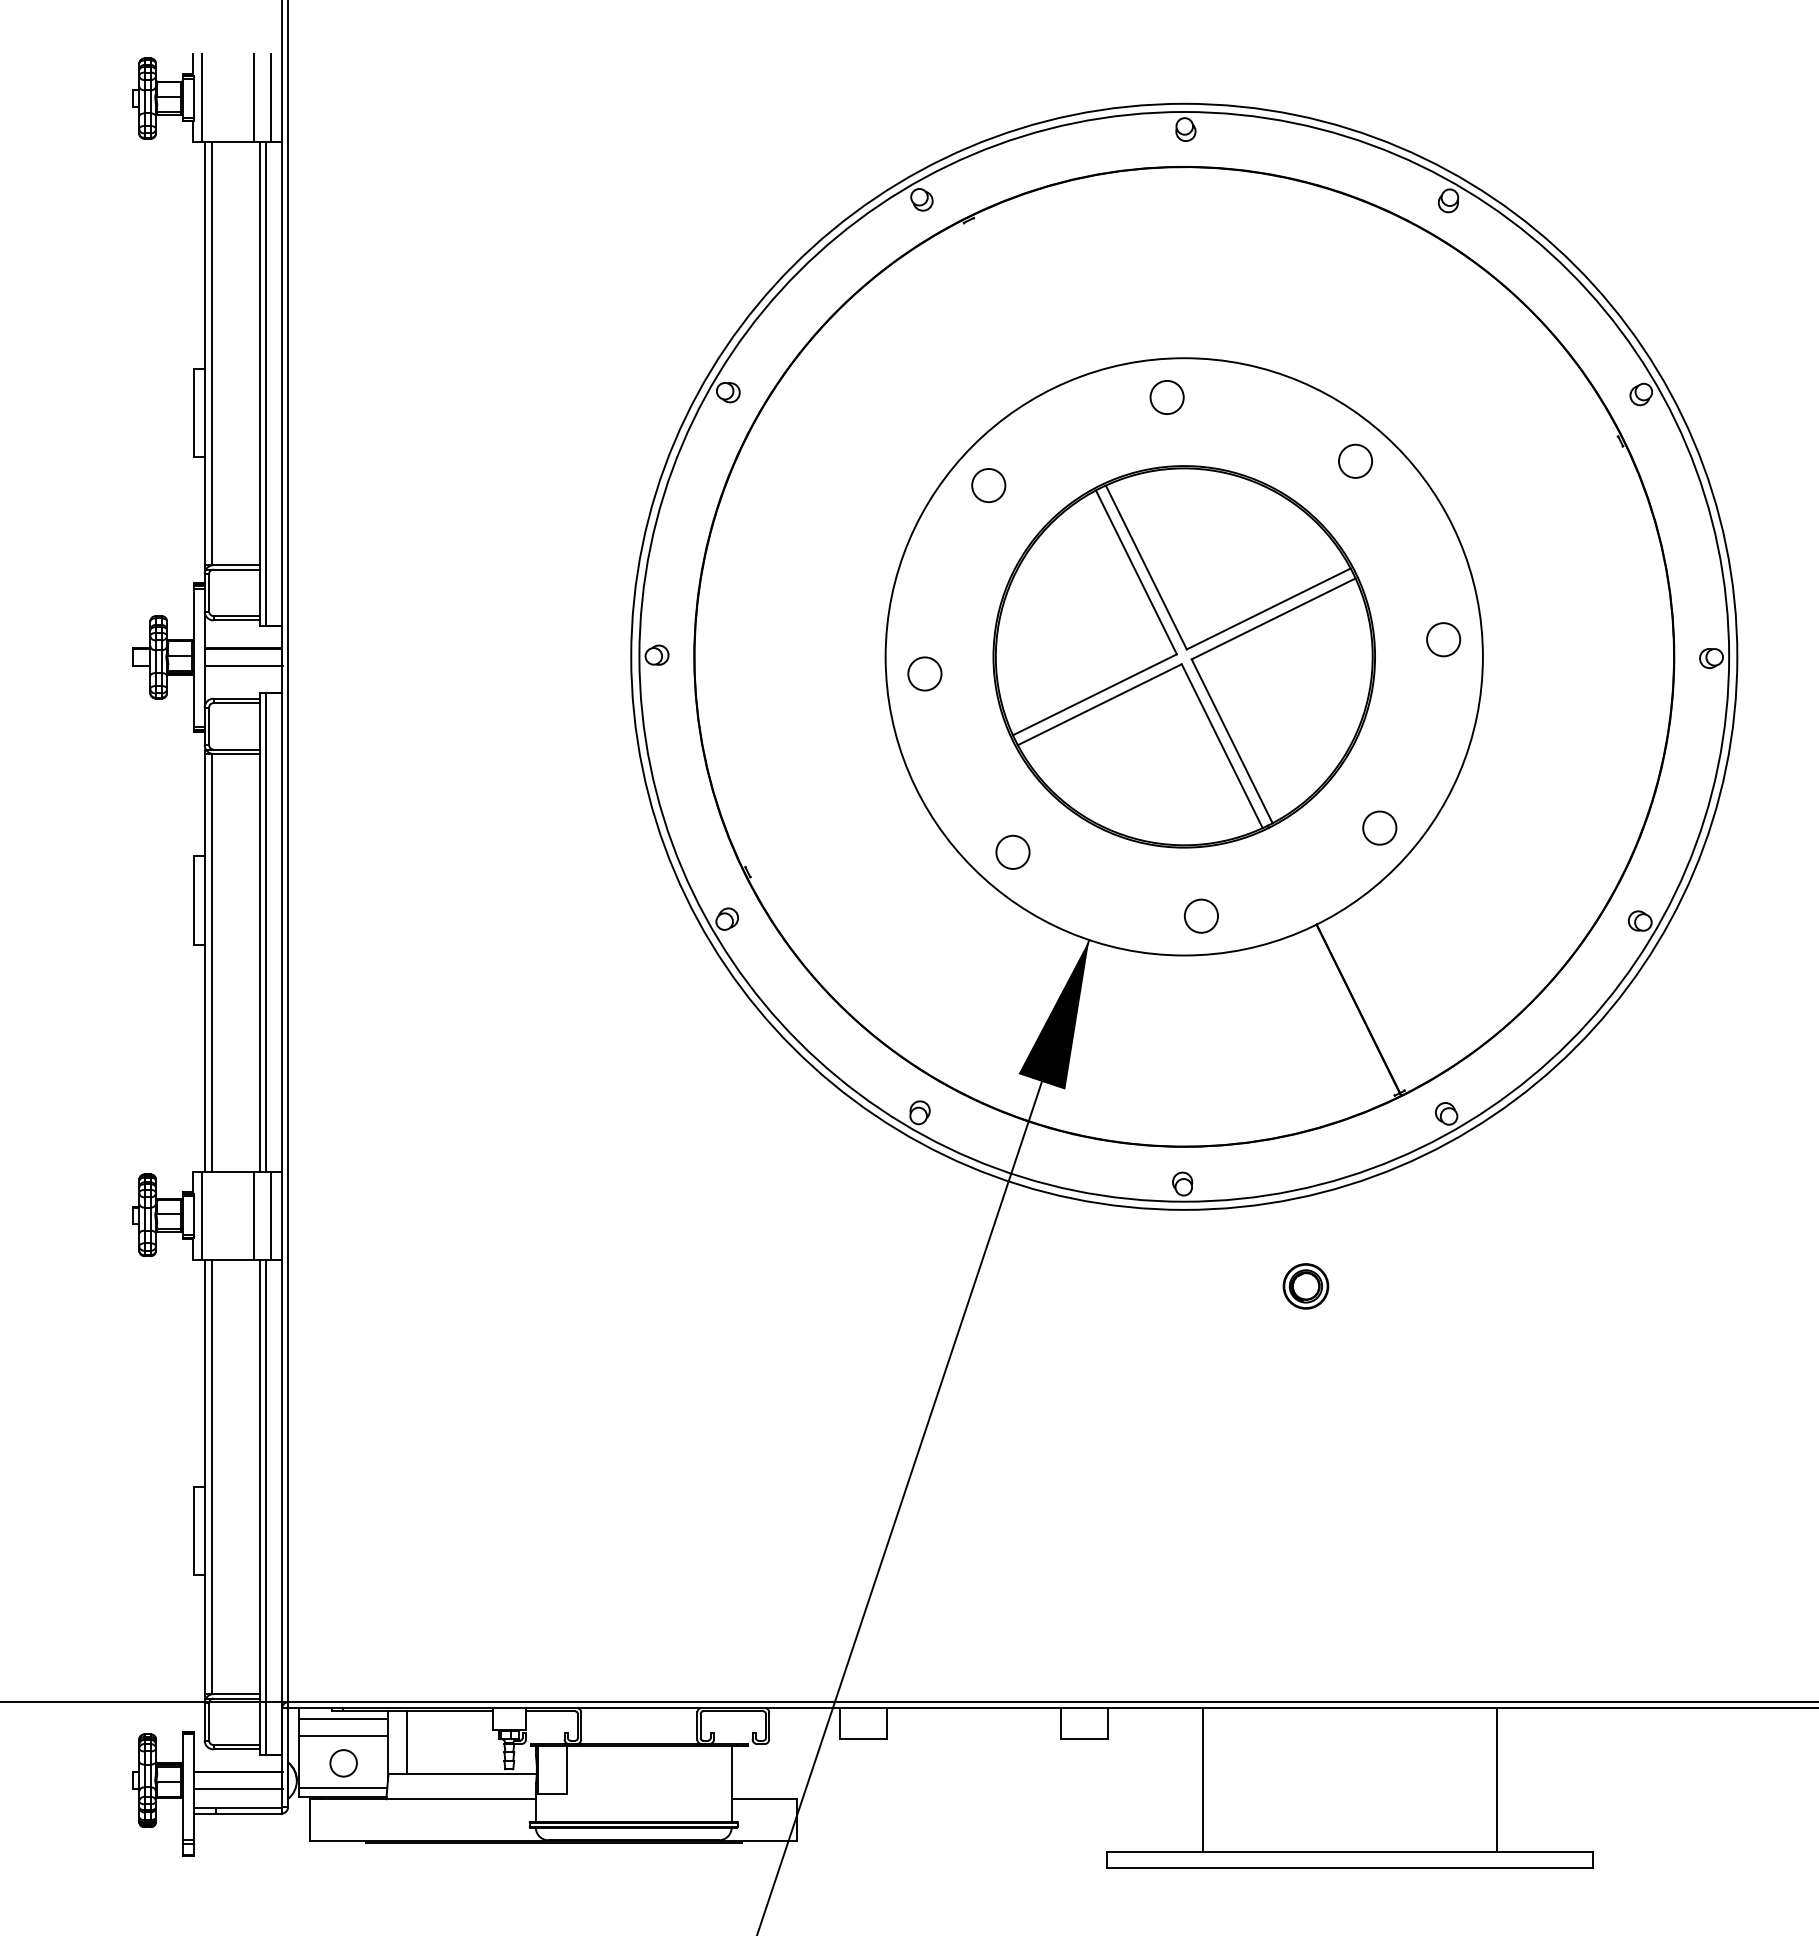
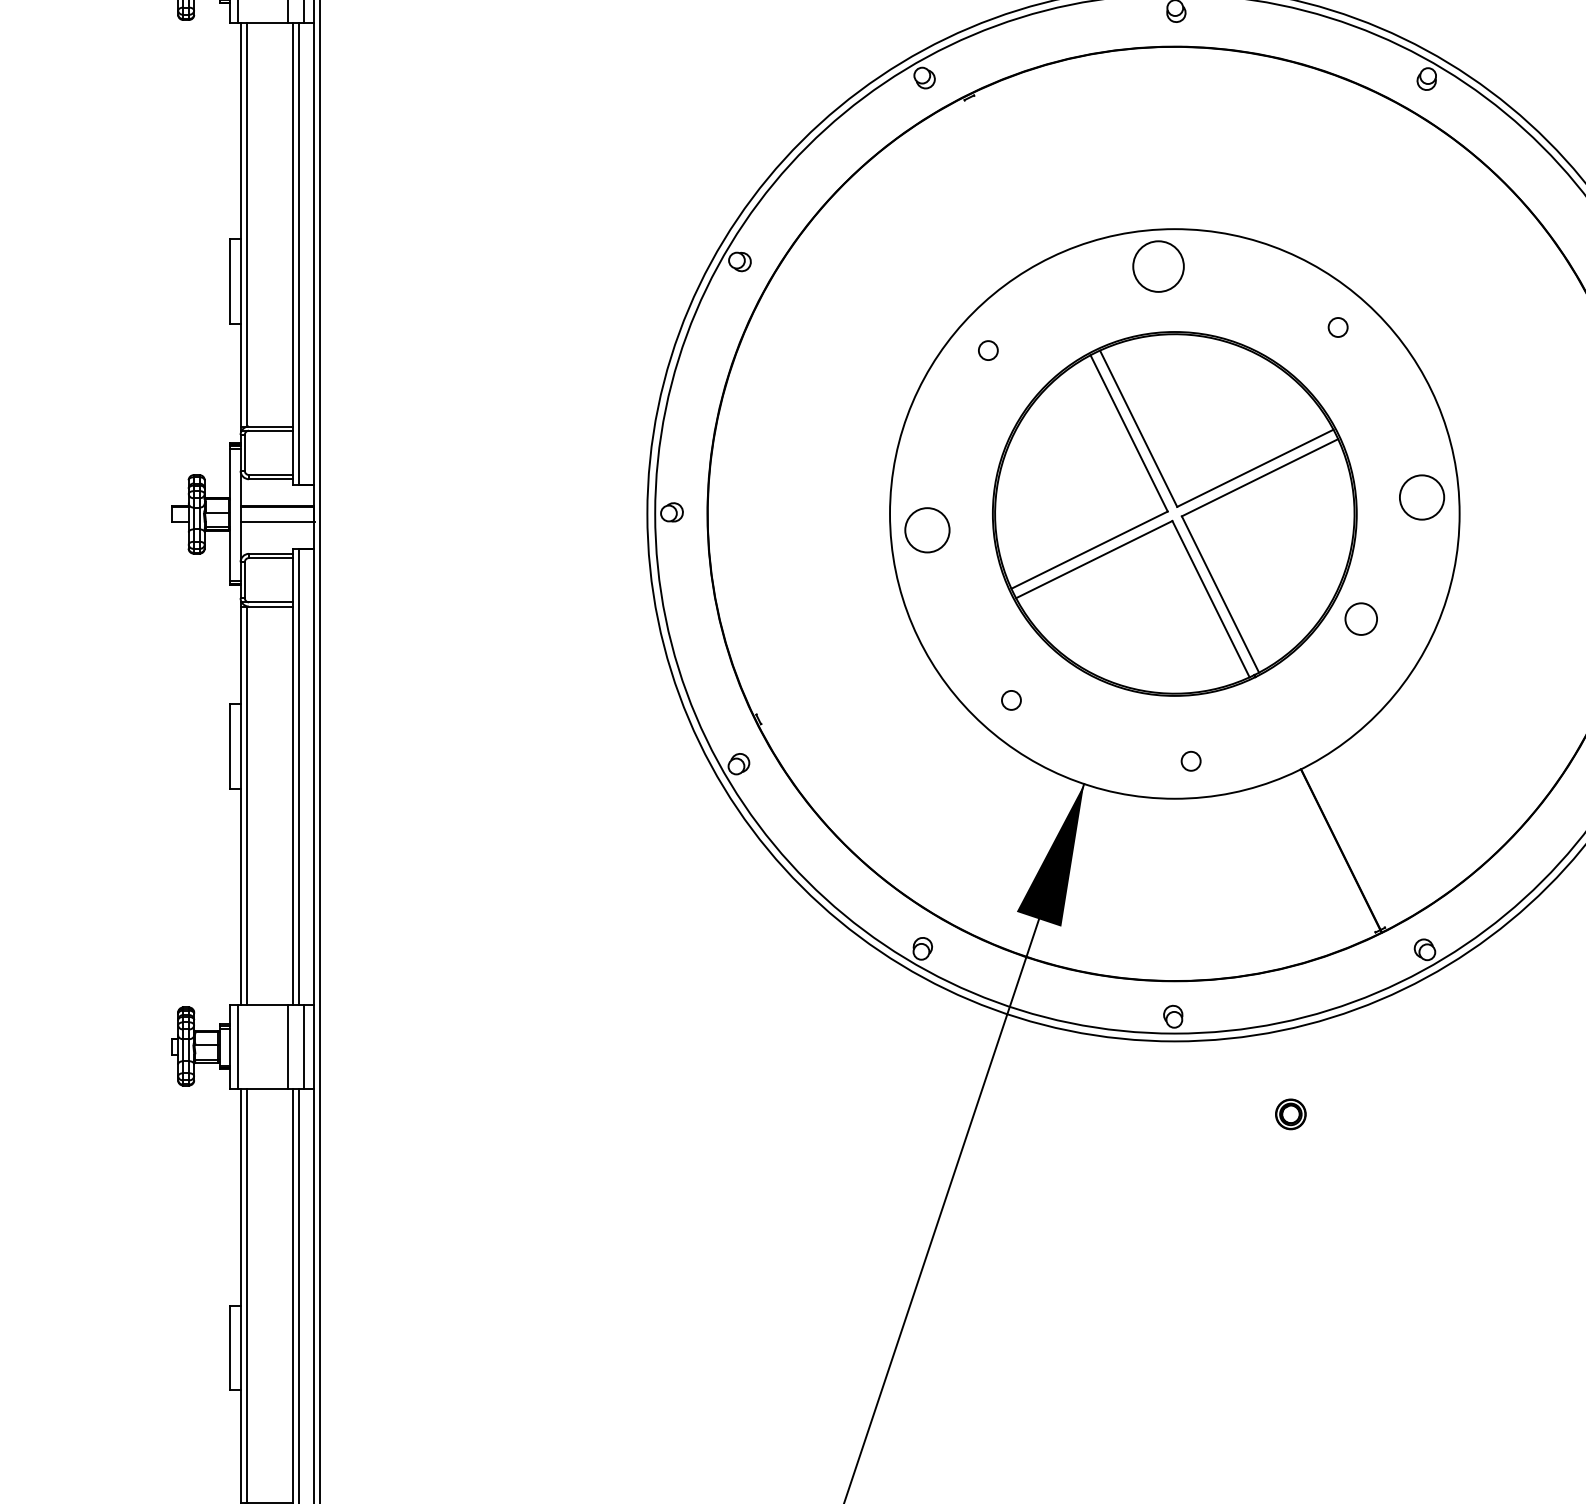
circle: (1166, 397) -> (1157, 266), size x1.6
circle: (1355, 460) -> (1338, 326), size x0.6
circle: (988, 485) -> (988, 350), size x0.6
circle: (1443, 639) -> (1422, 497), size x1.4
circle: (924, 673) -> (927, 529), size x1.4
circle: (1379, 827) -> (1360, 618), moved
circle: (1012, 851) -> (1010, 699), size x0.6
circle: (1201, 915) -> (1191, 760), size x0.6
part: (1305, 1286) -> (1290, 1114), size x0.7

